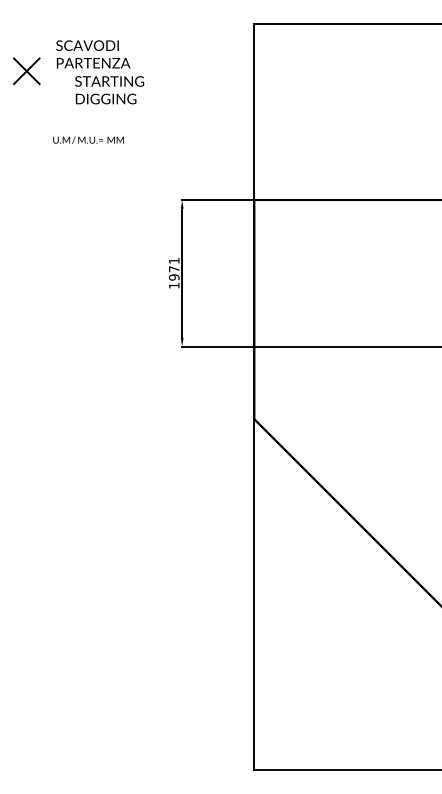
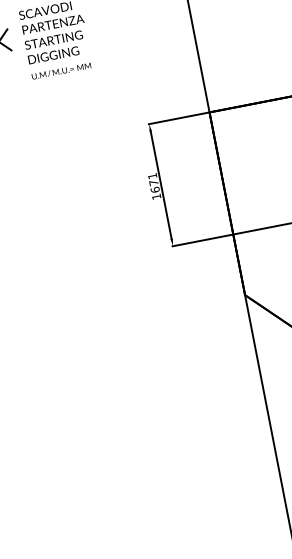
text: (109, 90) -> (55, 47), moved
text: (88, 139) -> (61, 70), moved
text: (173, 277) -> (154, 190), 1971 -> 1671

